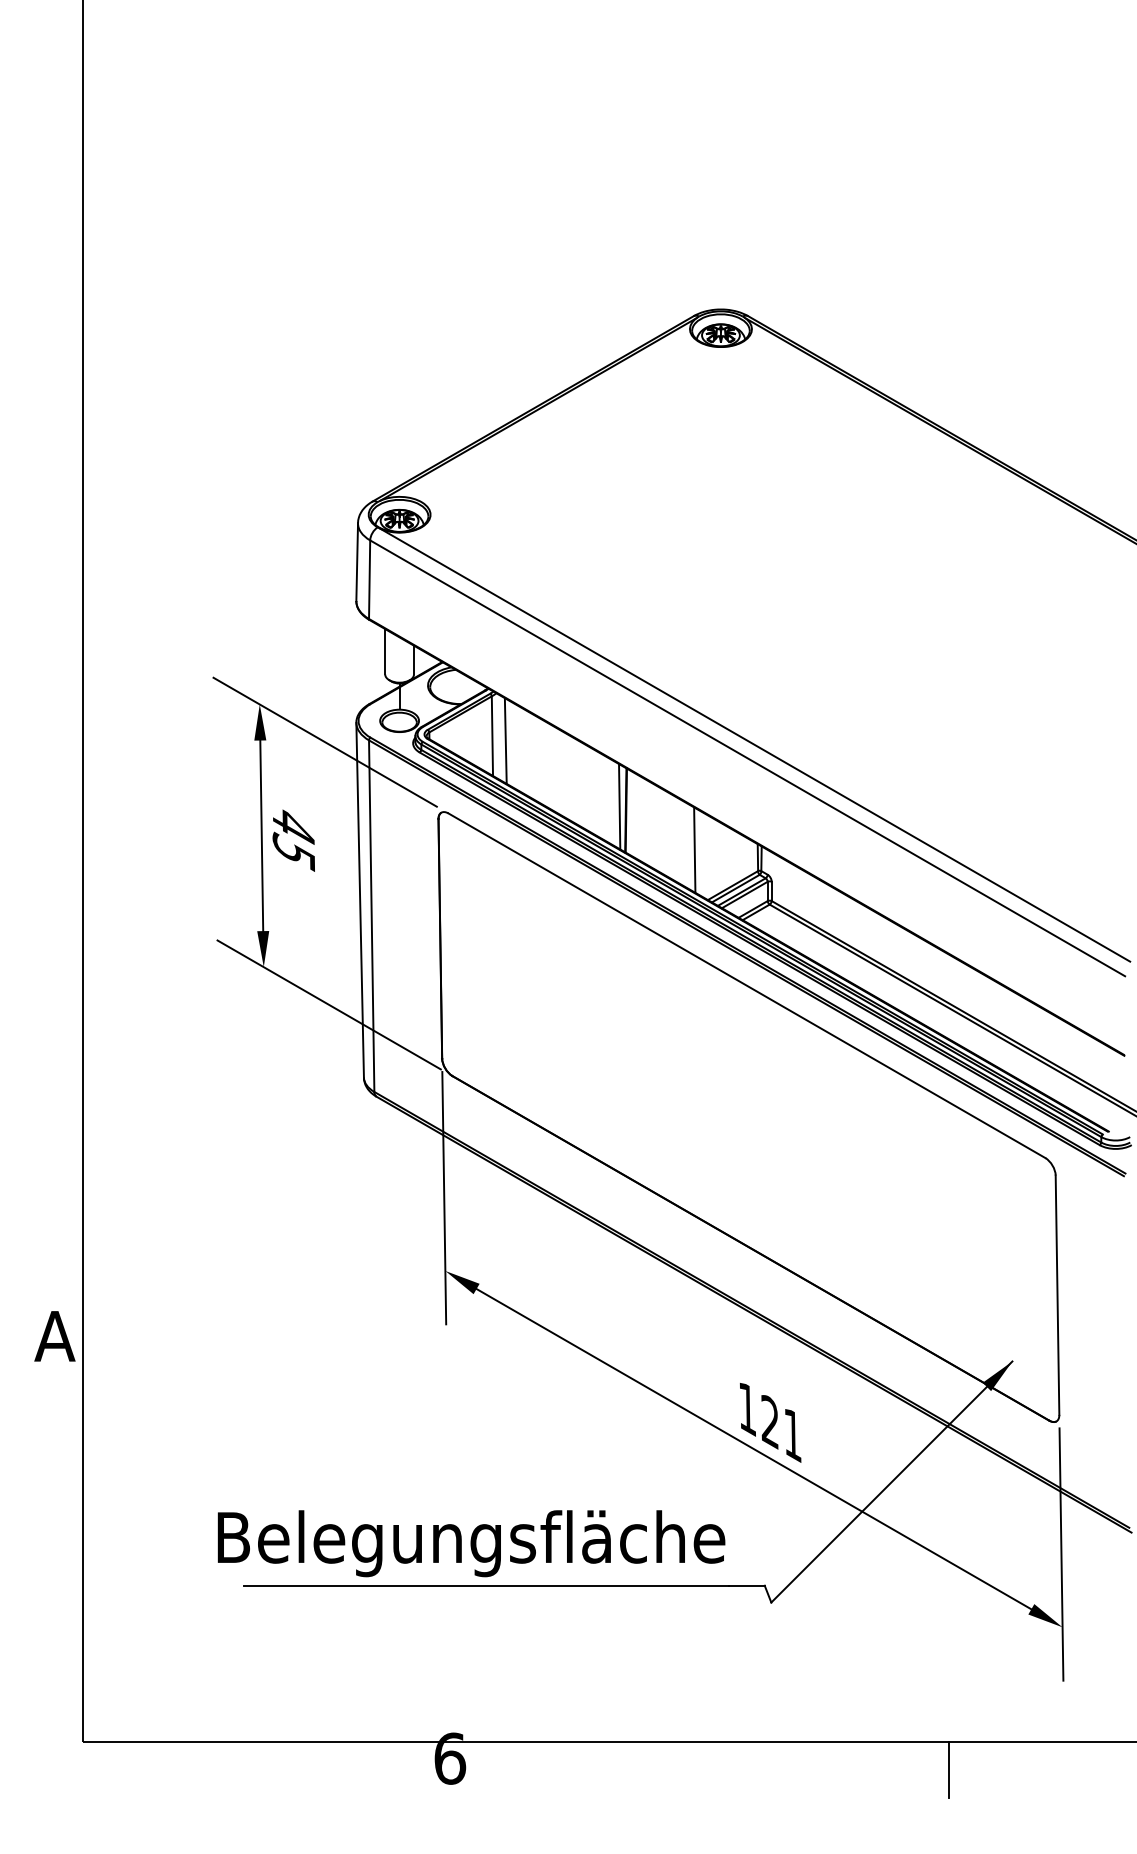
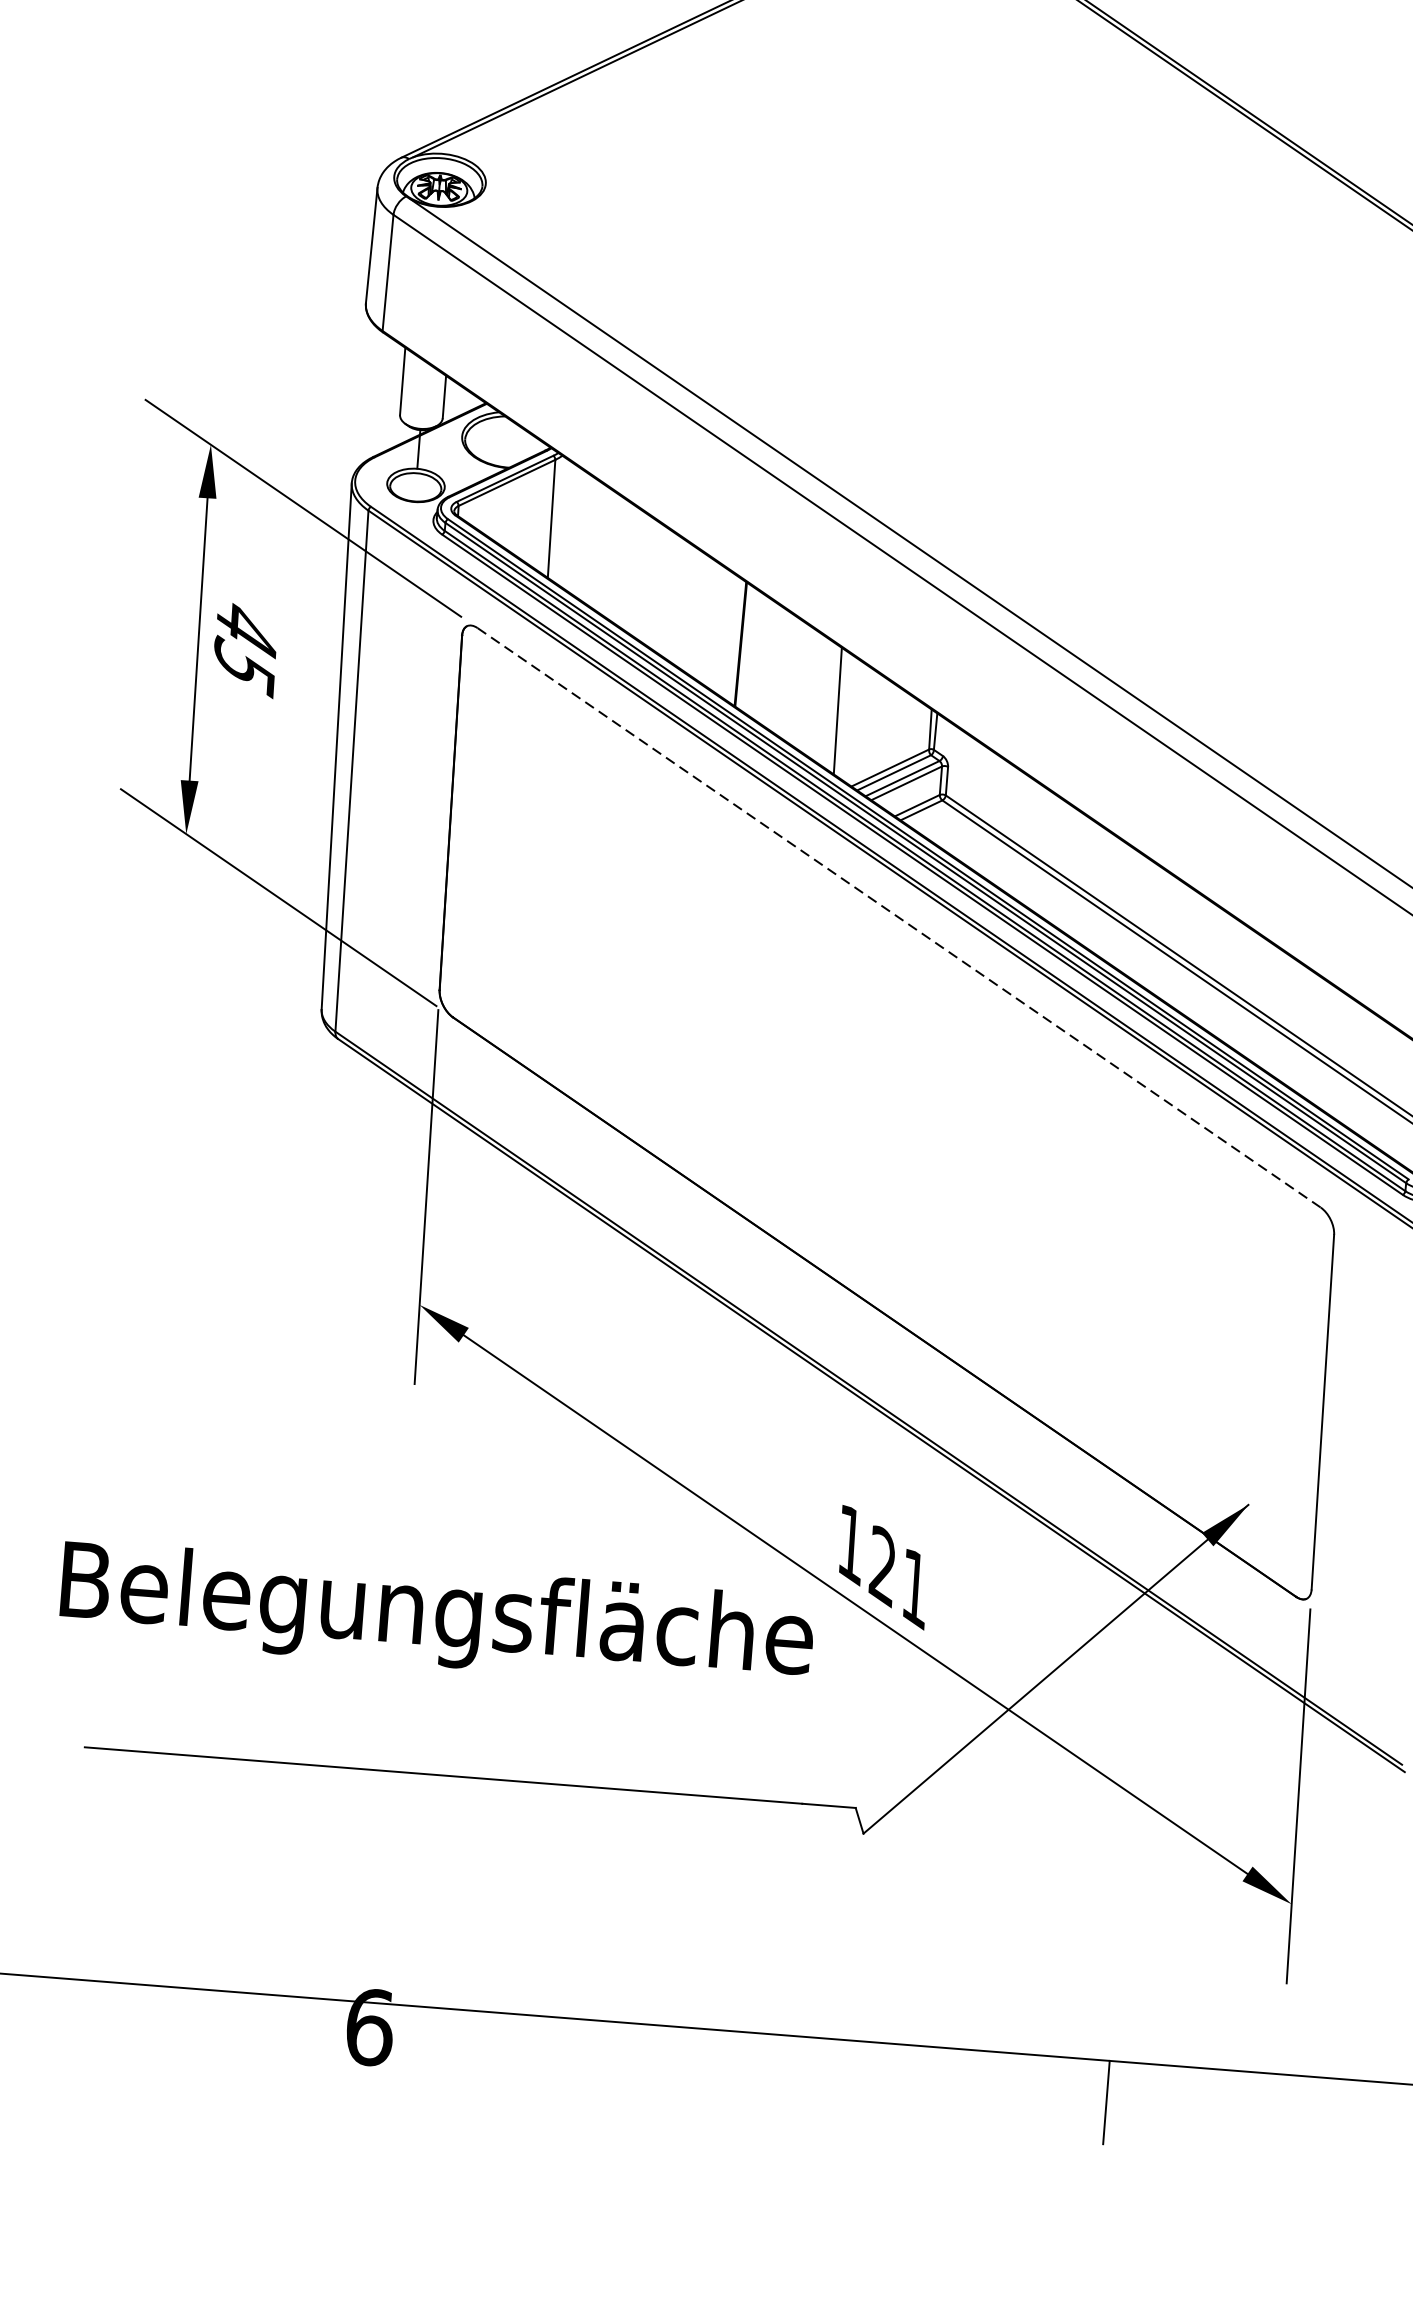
line: (505, 740) -> (570, 526), removed
line: (619, 806) -> (731, 637), removed
line: (746, 985) -> (898, 917), solid -> dashed
text: (471, 1543) -> (437, 1616), moved

